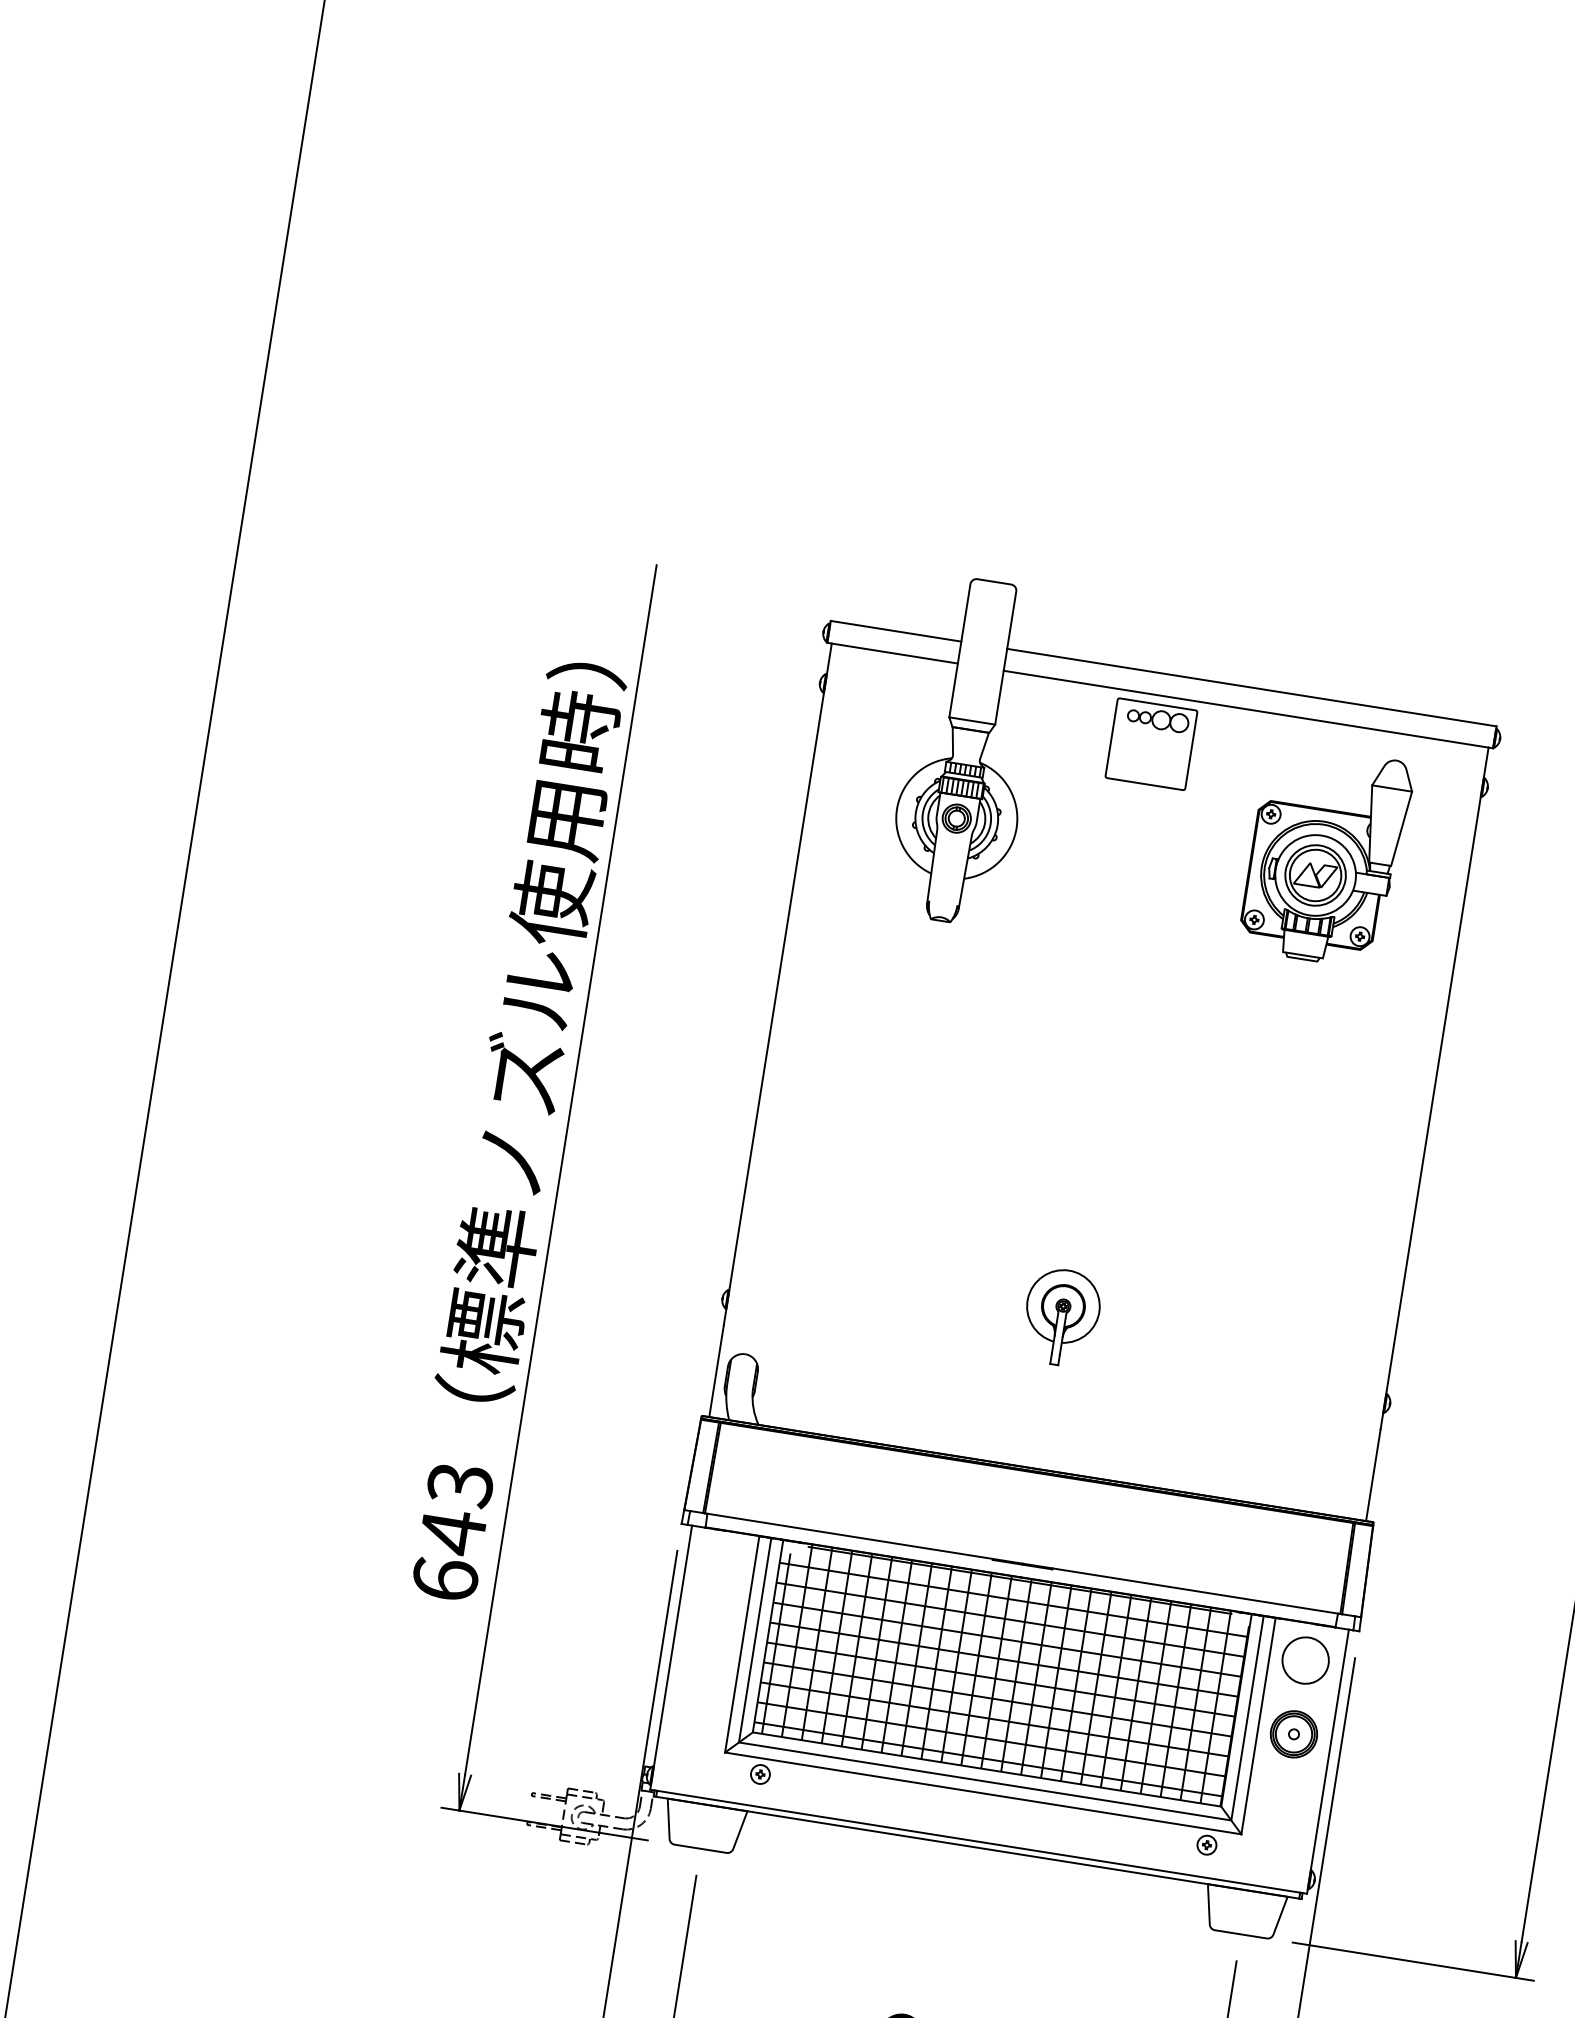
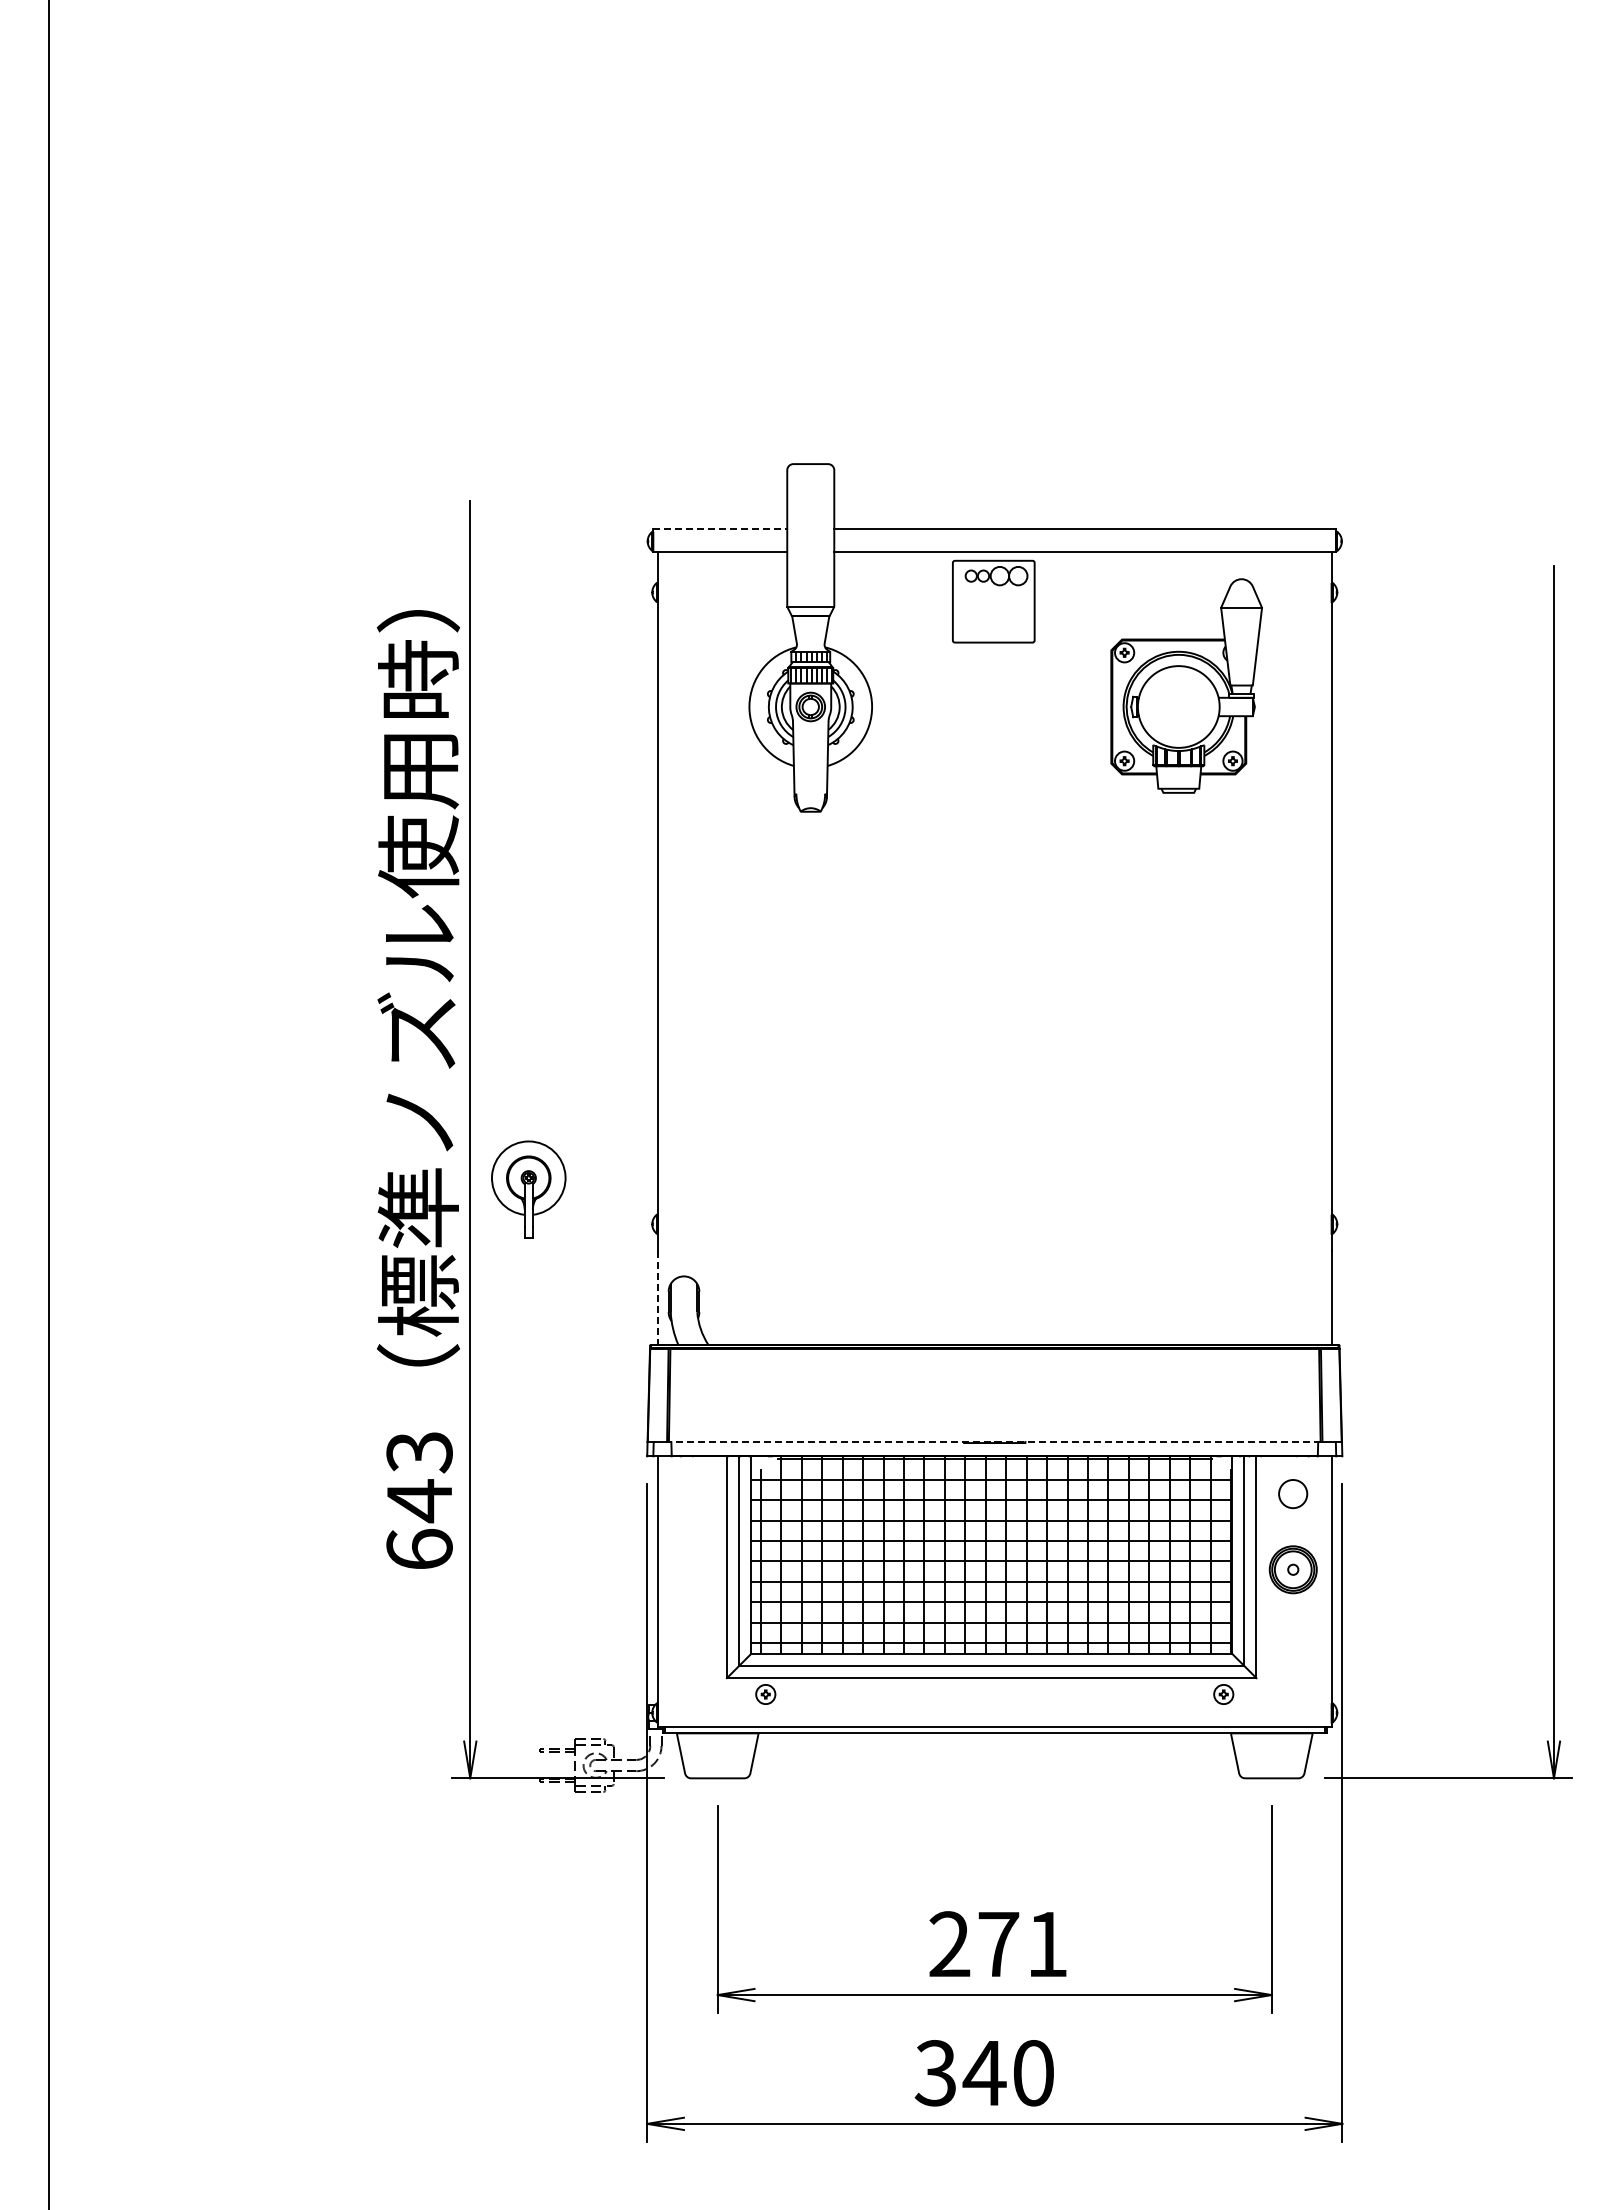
line: (896, 631) -> (720, 529), solid -> dashed
part: (1315, 874) -> (1178, 706), removed
part: (1061, 1317) -> (528, 1189), moved
line: (716, 1371) -> (657, 1298), solid -> dashed
line: (1022, 1564) -> (994, 1442), solid -> dashed
circle: (1305, 1659) -> (1292, 1493), size x0.6

